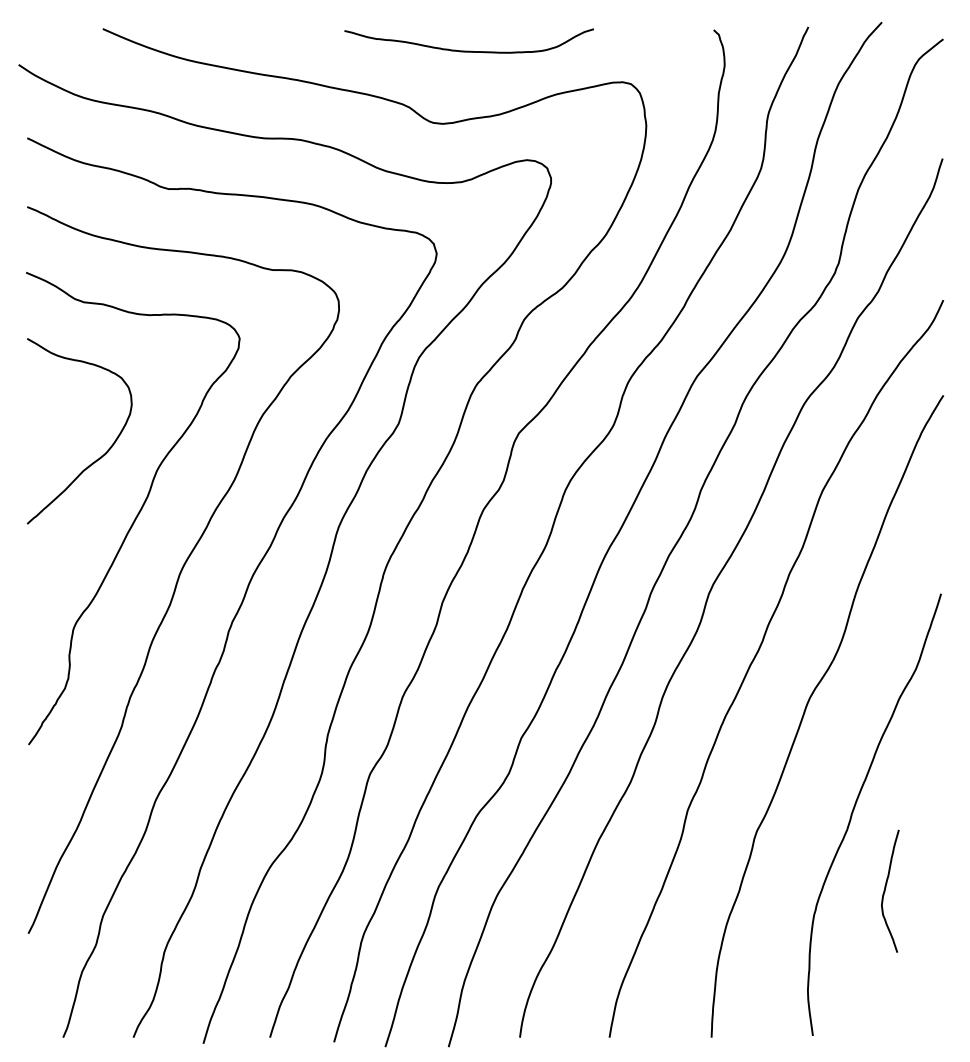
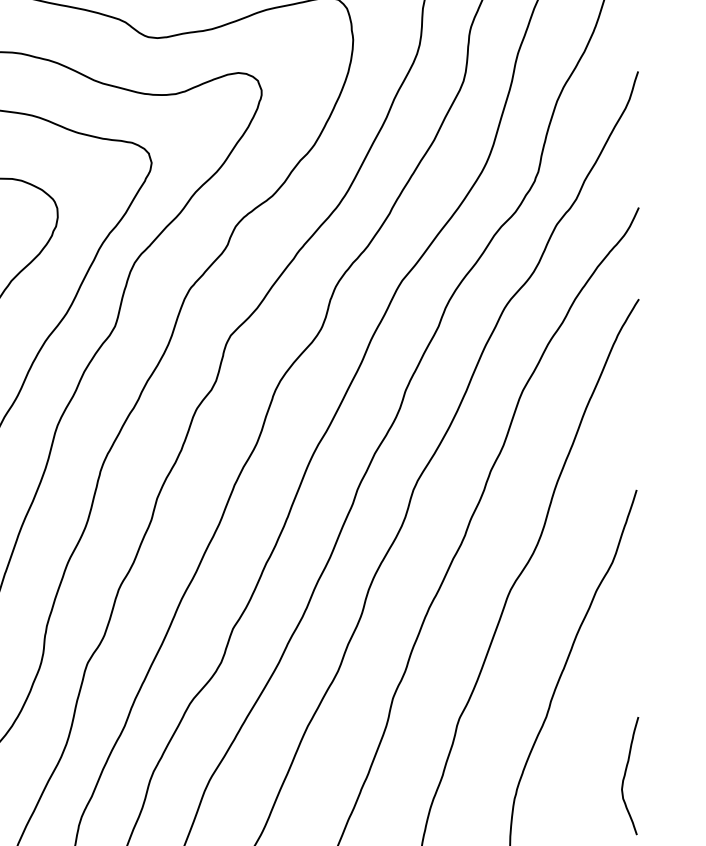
curve: (886, 887) -> (626, 772), moved

